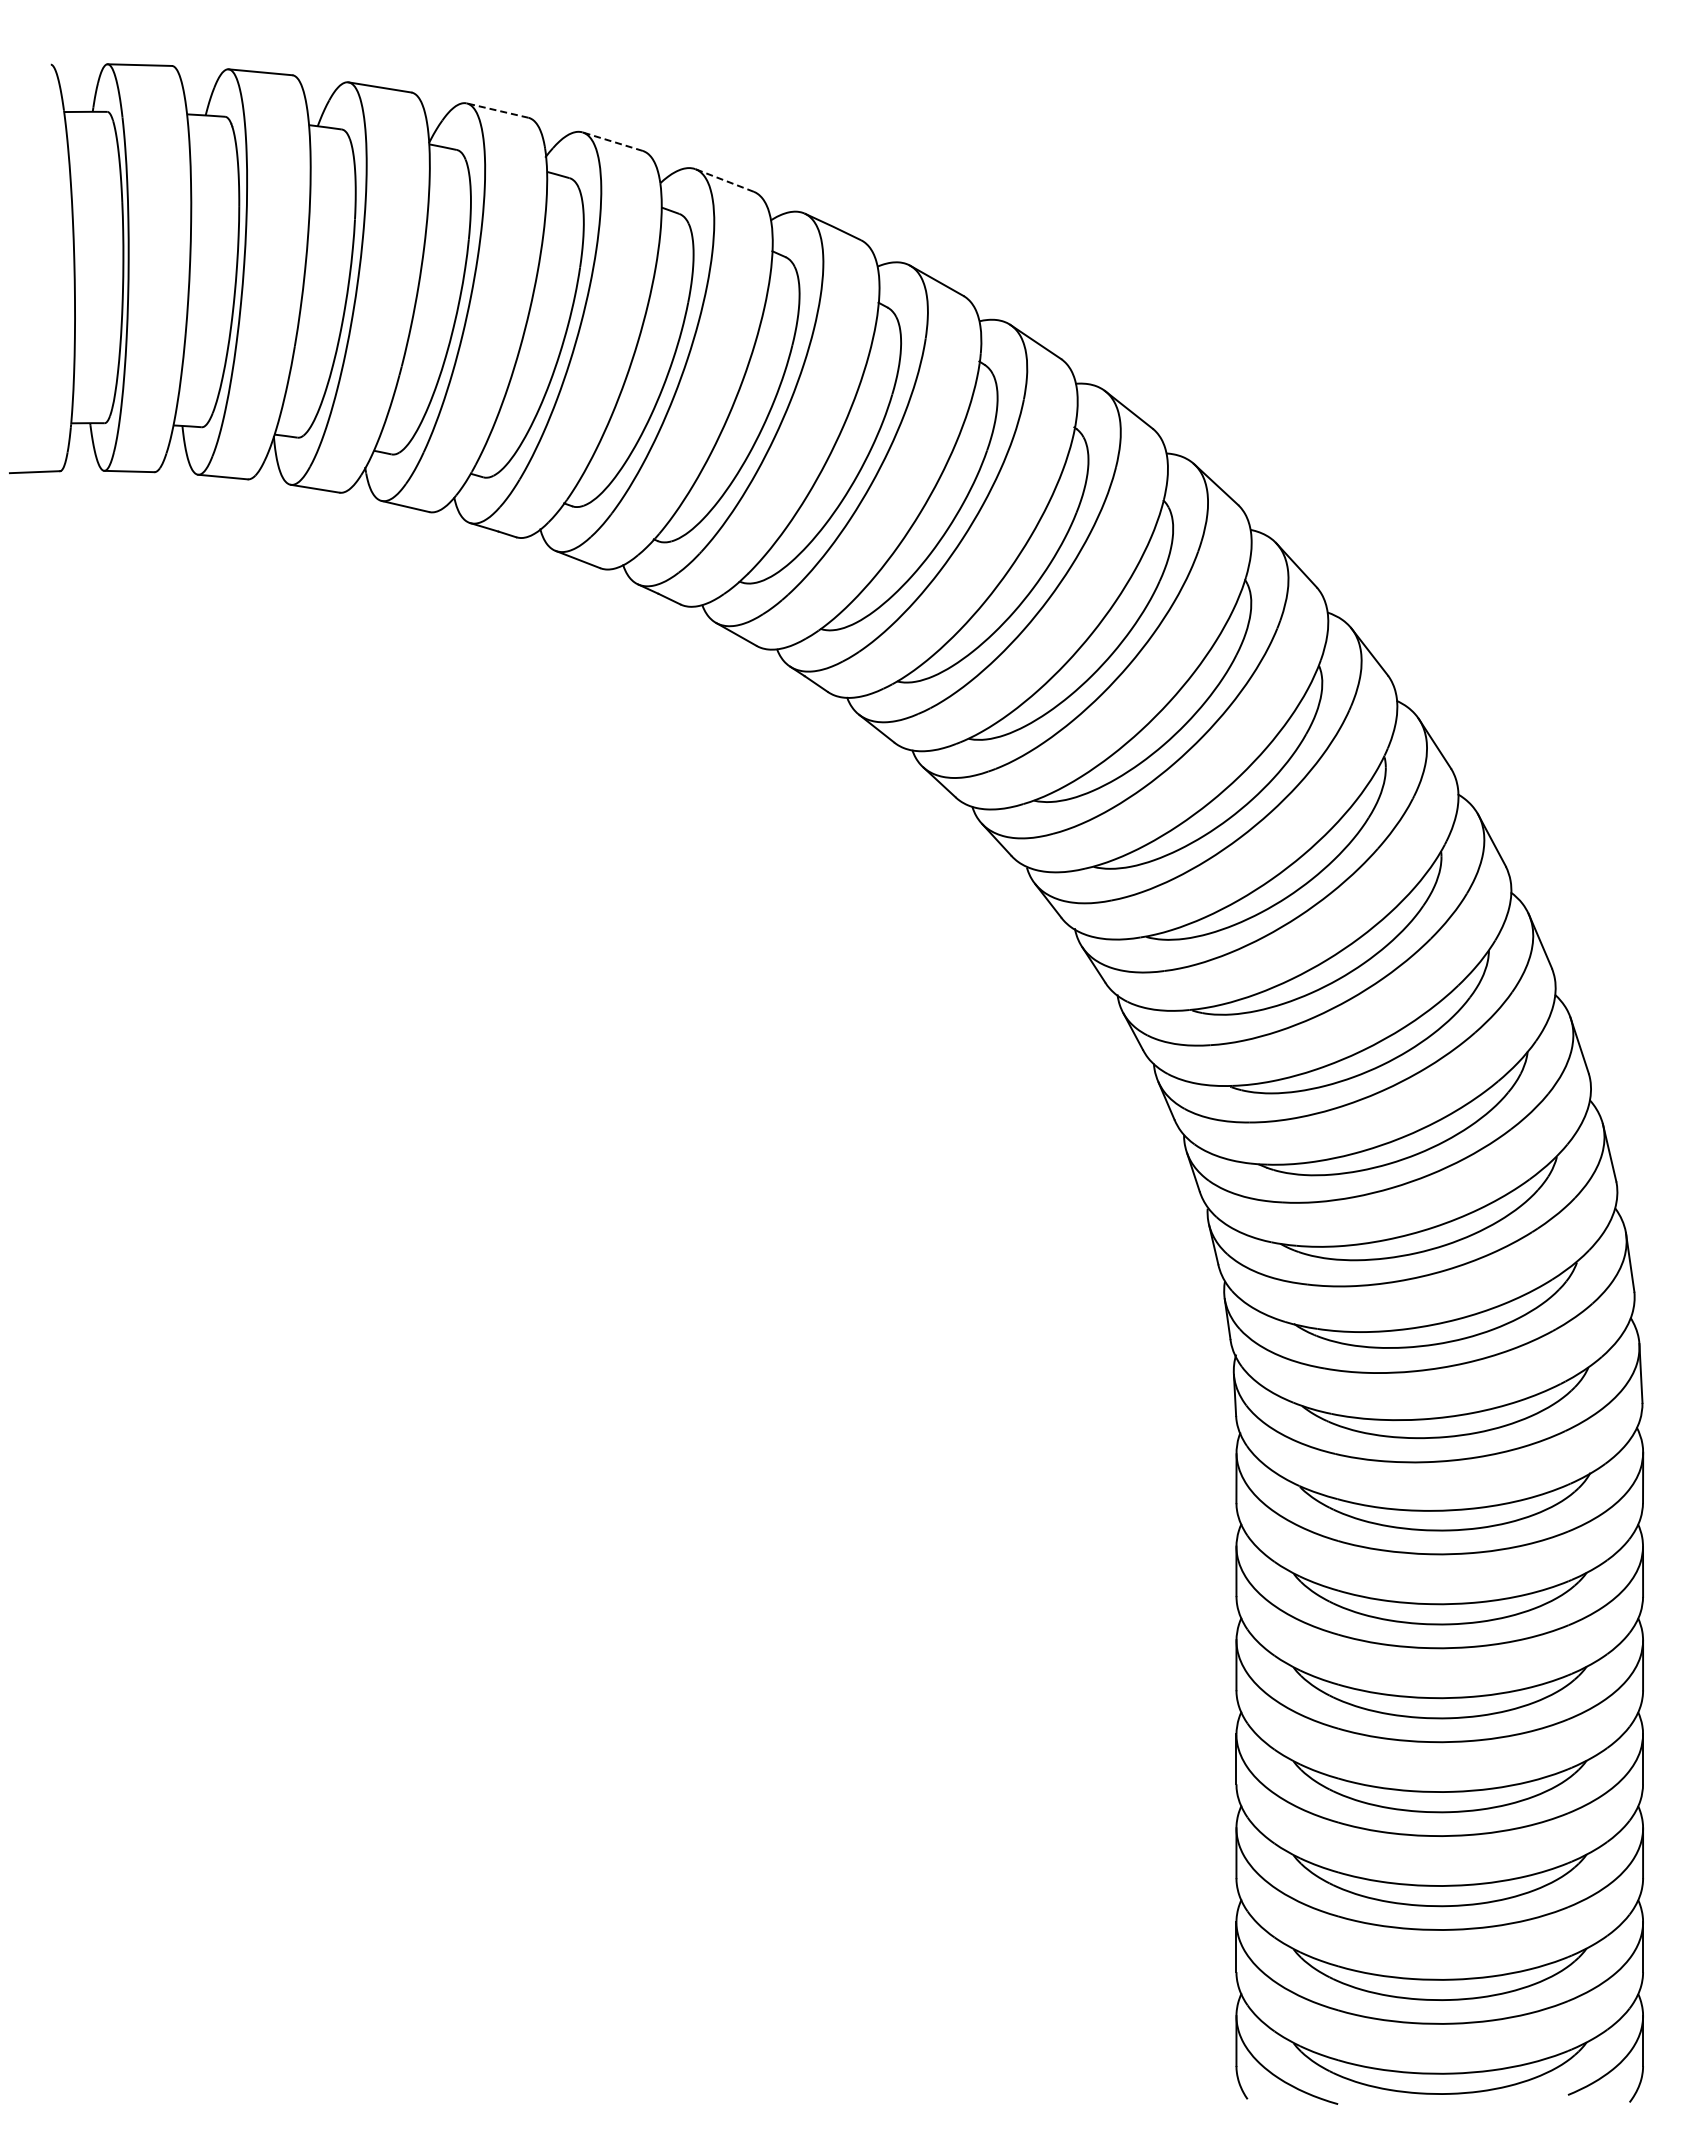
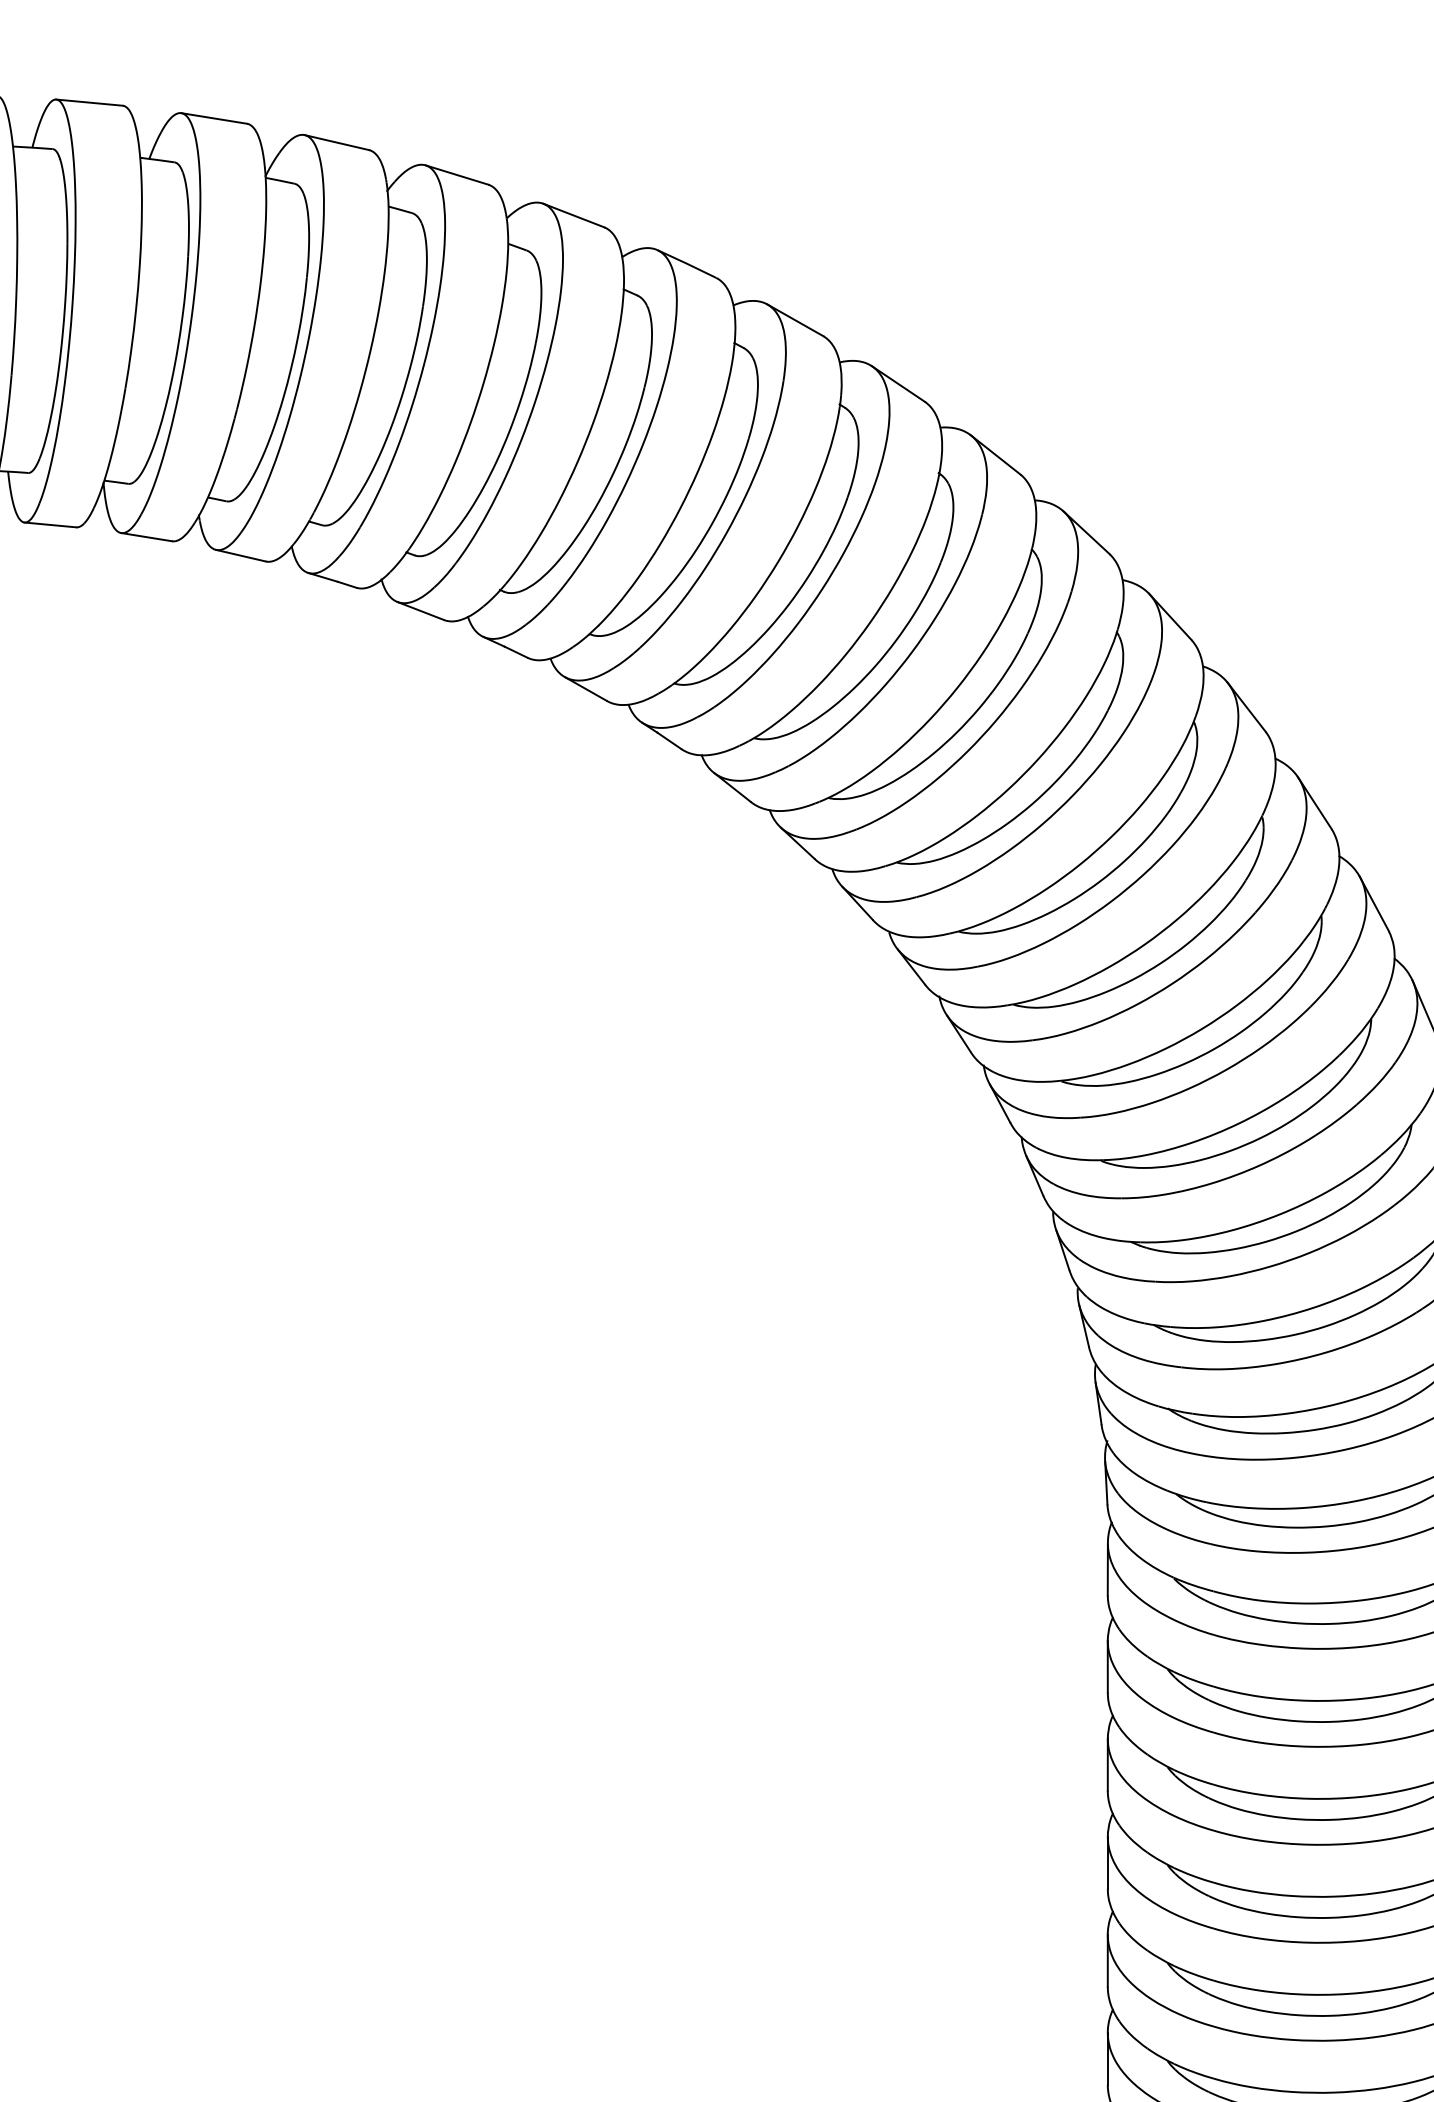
line: (497, 110) -> (336, 142), dashed -> solid
line: (612, 141) -> (456, 174), dashed -> solid
line: (724, 180) -> (573, 215), dashed -> solid

